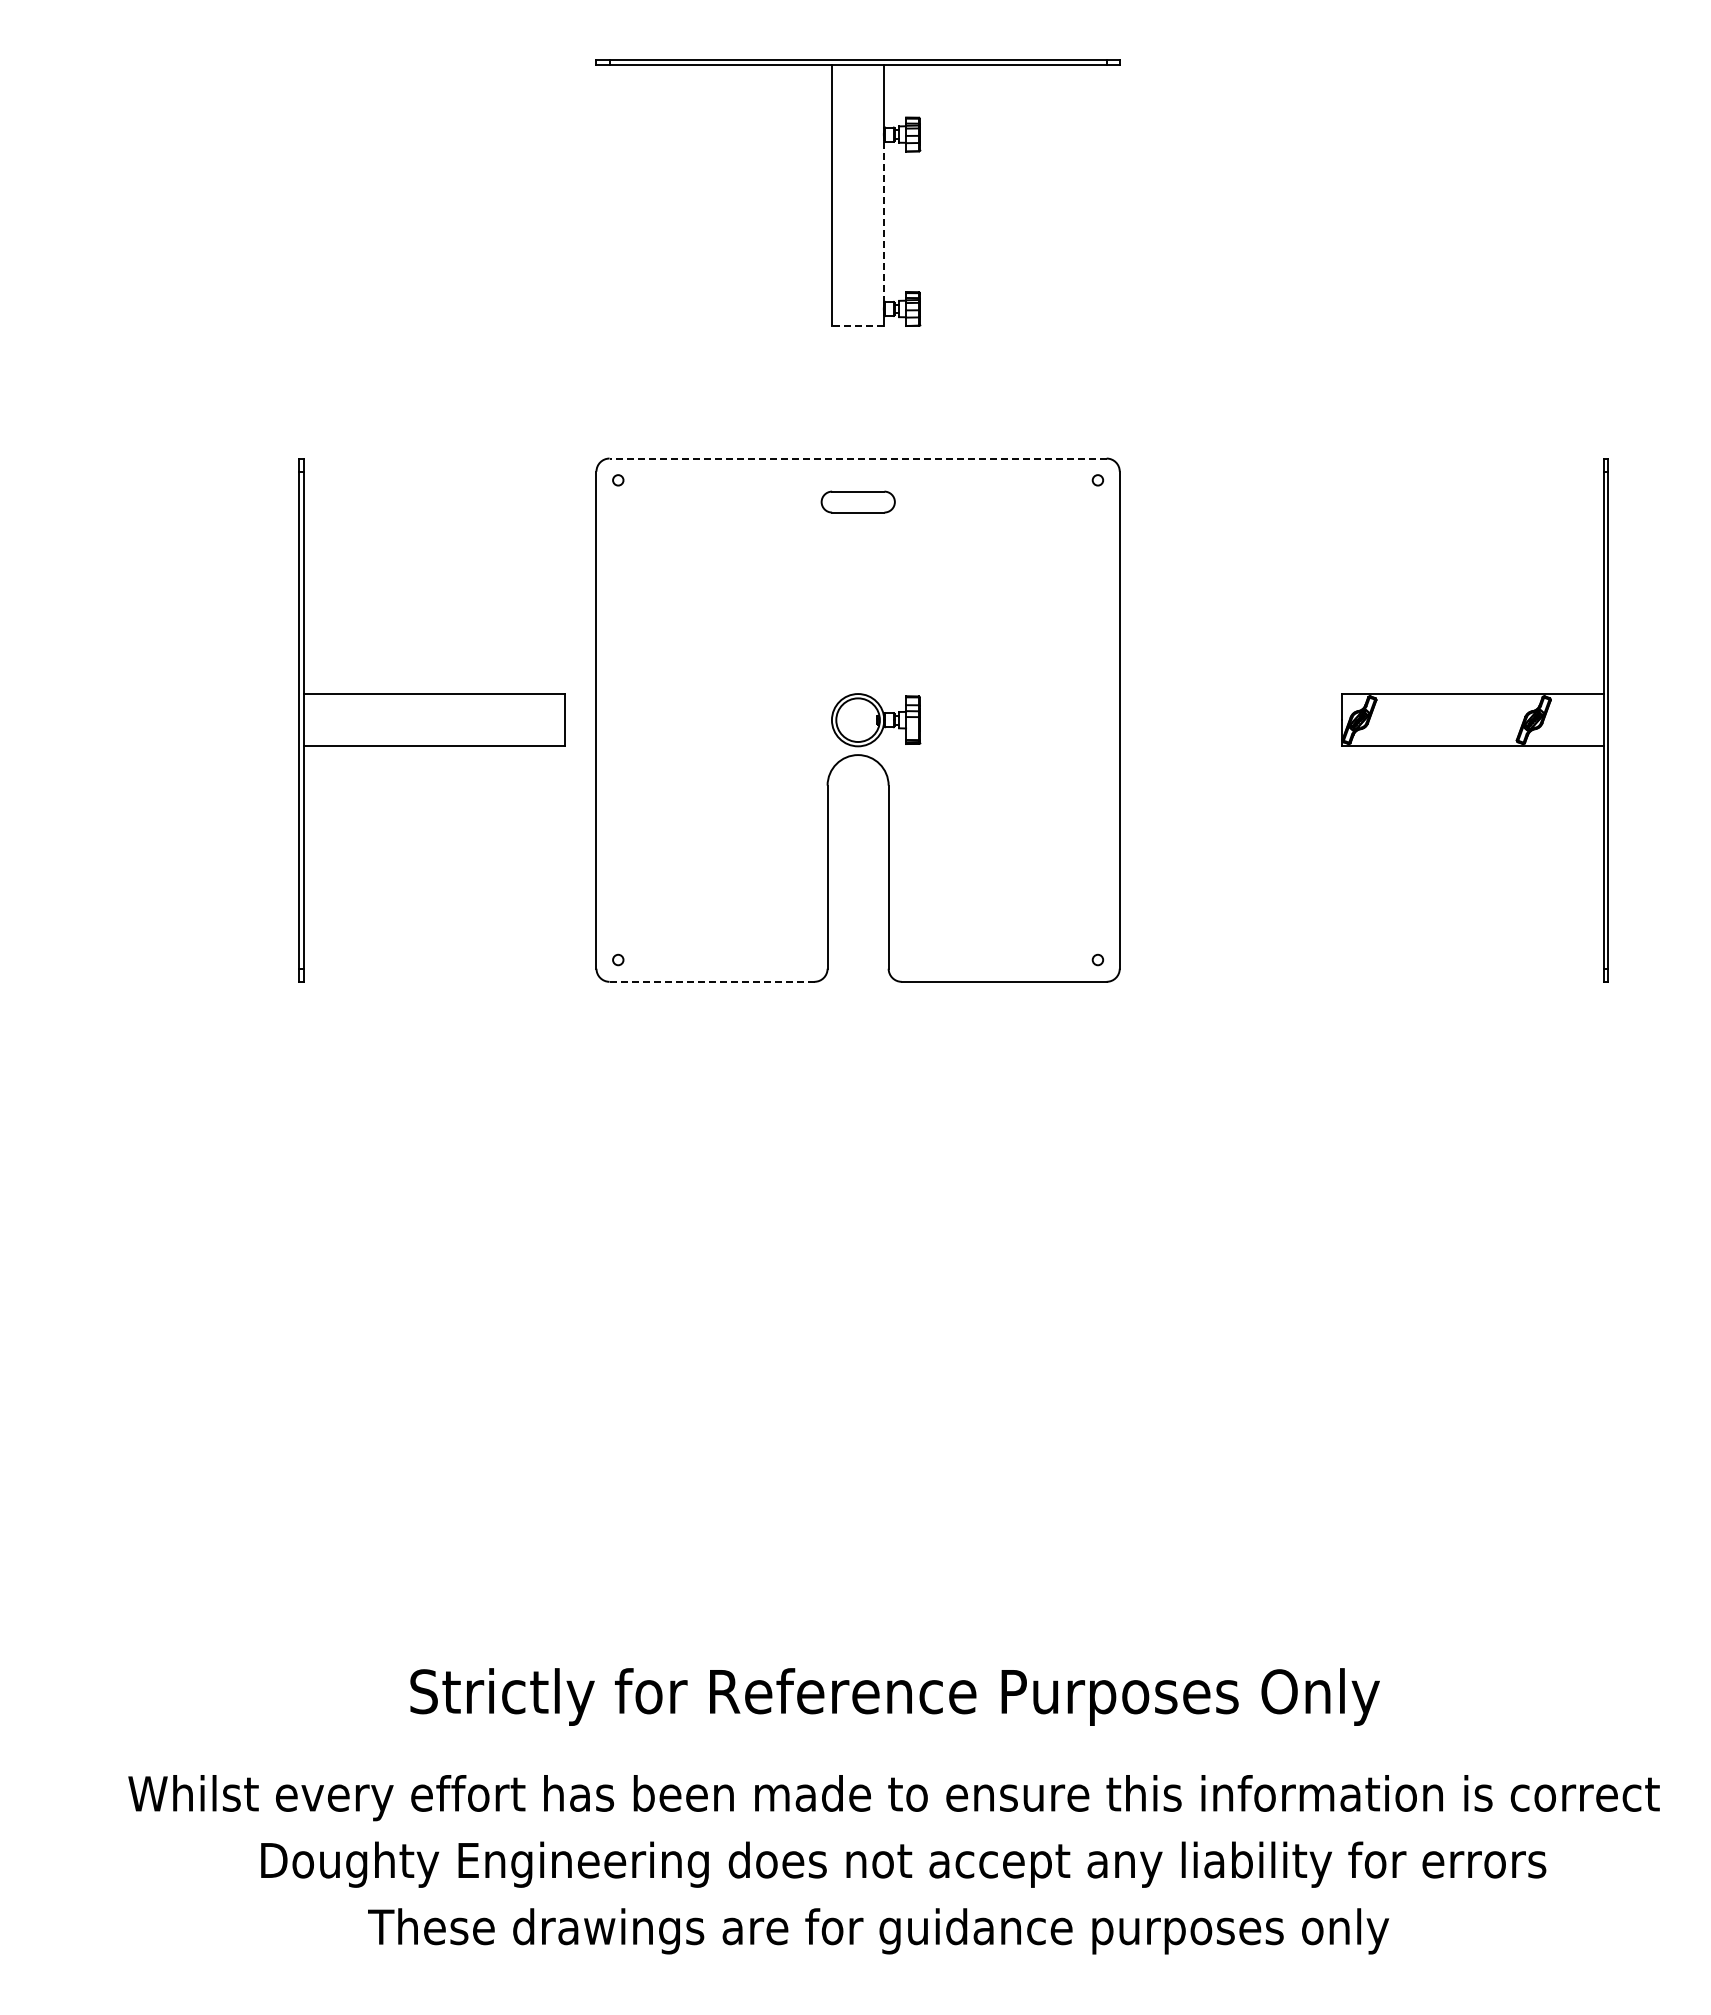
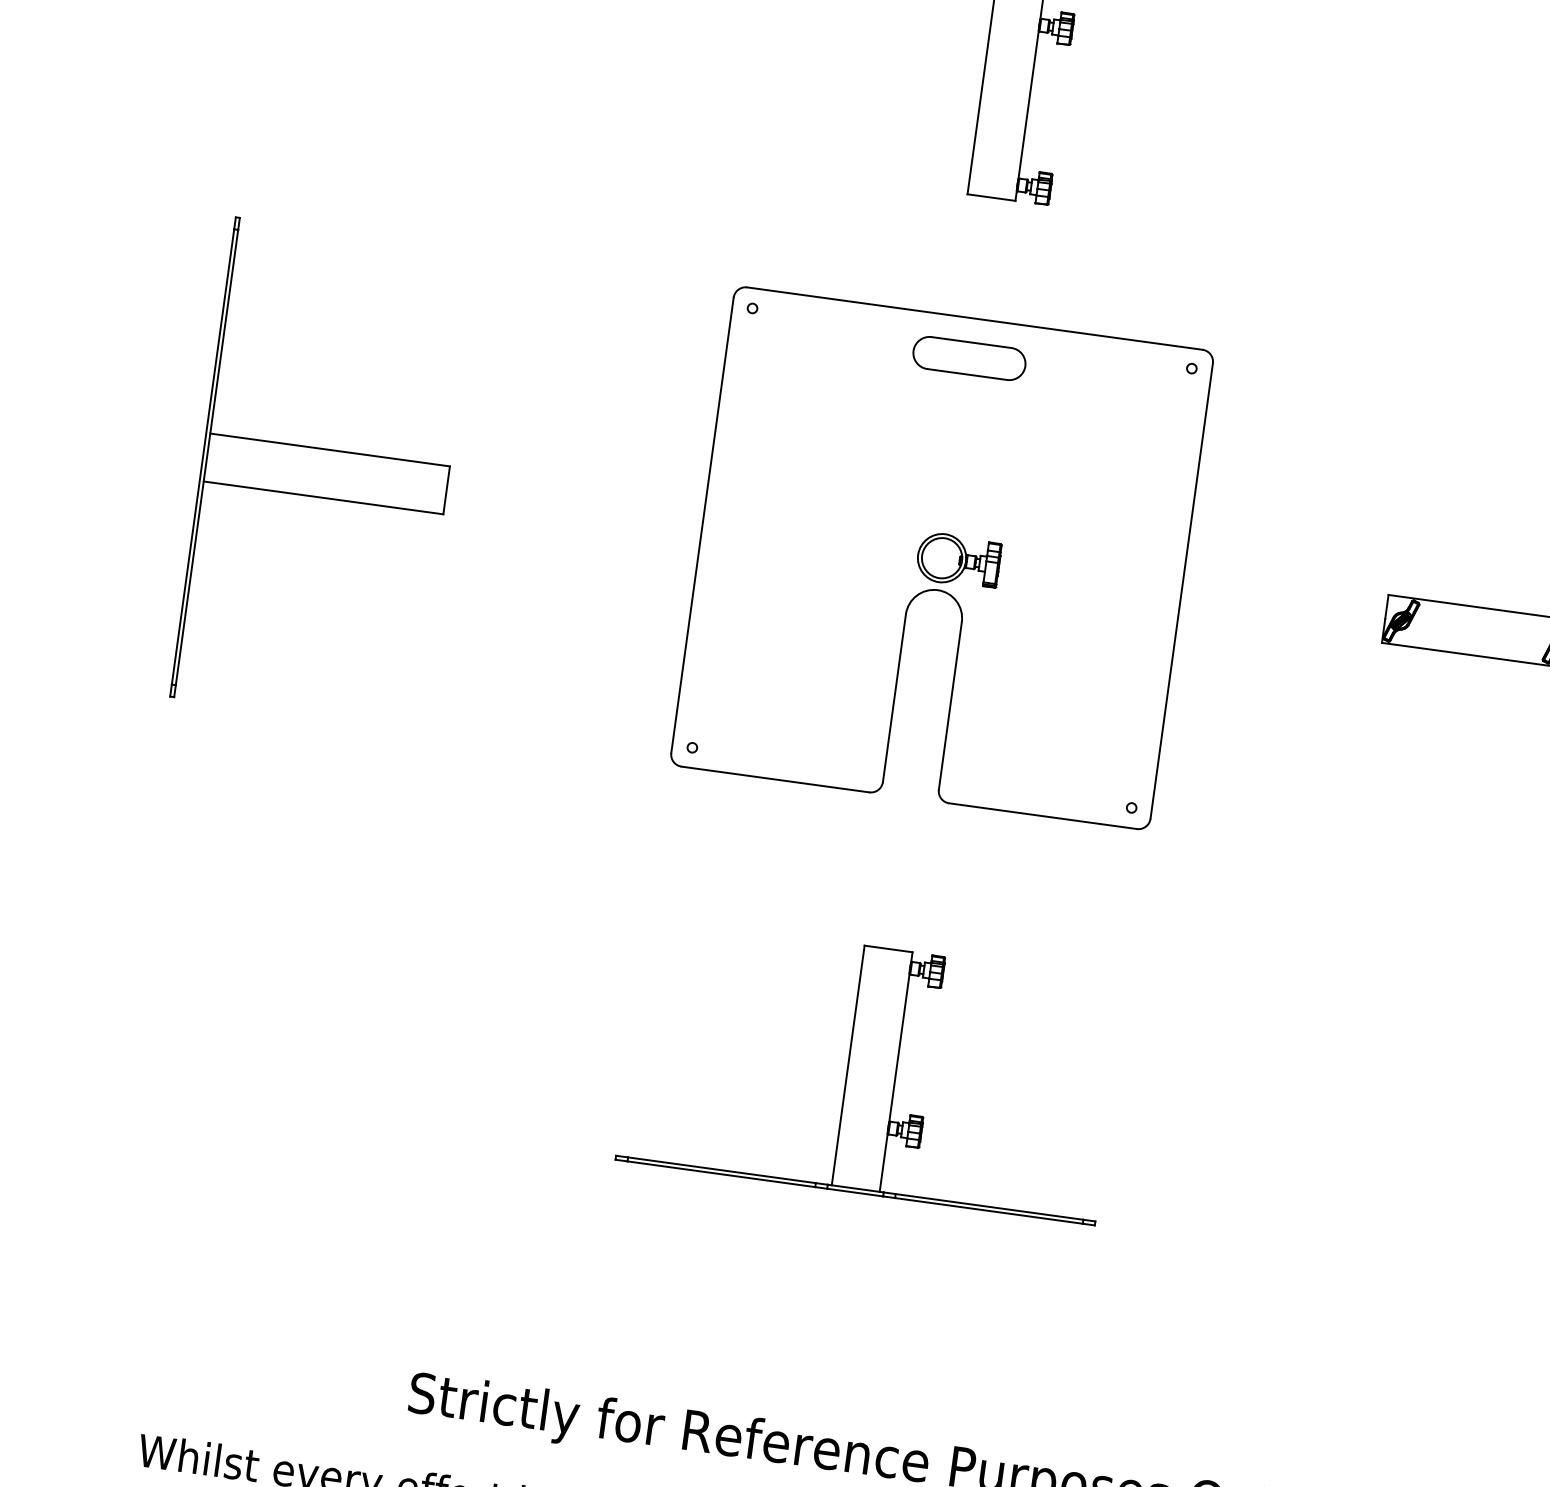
line: (884, 221) -> (1028, 104), dashed -> solid
line: (857, 326) -> (990, 197), dashed -> solid
line: (858, 458) -> (975, 318), dashed -> solid
part: (858, 501) -> (969, 357), size x1.67
part: (431, 720) -> (324, 473), moved
line: (712, 981) -> (775, 779), dashed -> solid
part: (857, 1279) -> (871, 1070), added

